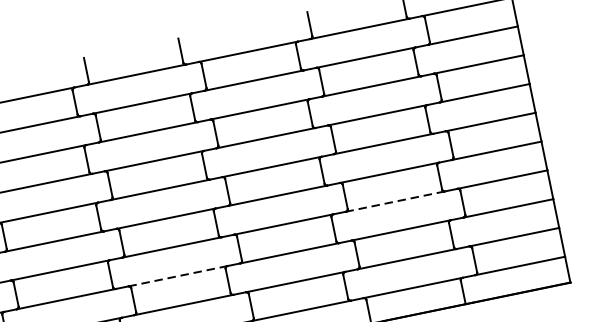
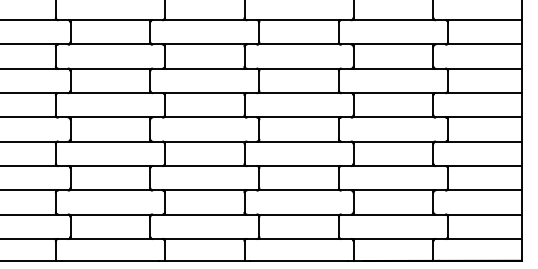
line: (395, 202) -> (393, 166), dashed -> solid
line: (177, 276) -> (204, 190), dashed -> solid

